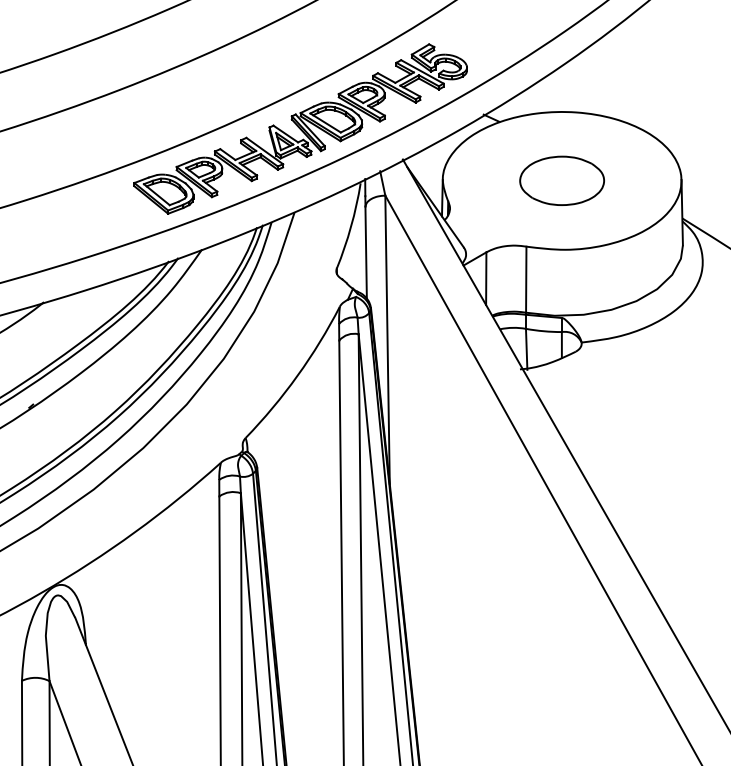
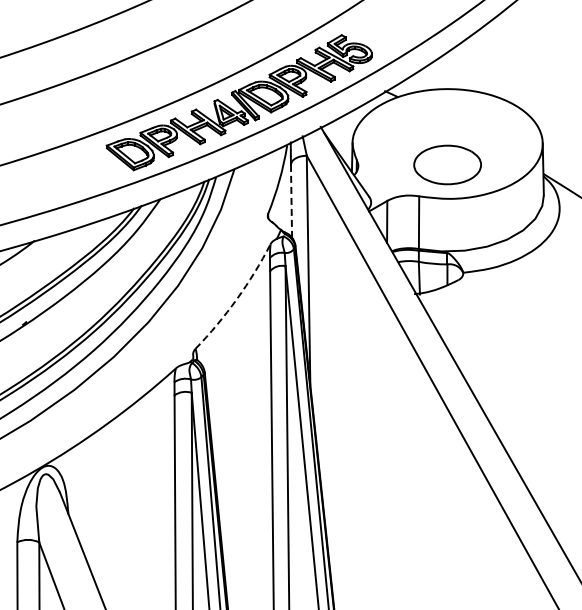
part: (561, 180) -> (447, 164), moved
line: (366, 253) -> (291, 201), solid -> dashed
arc: (297, 376) -> (236, 299), solid -> dashed

